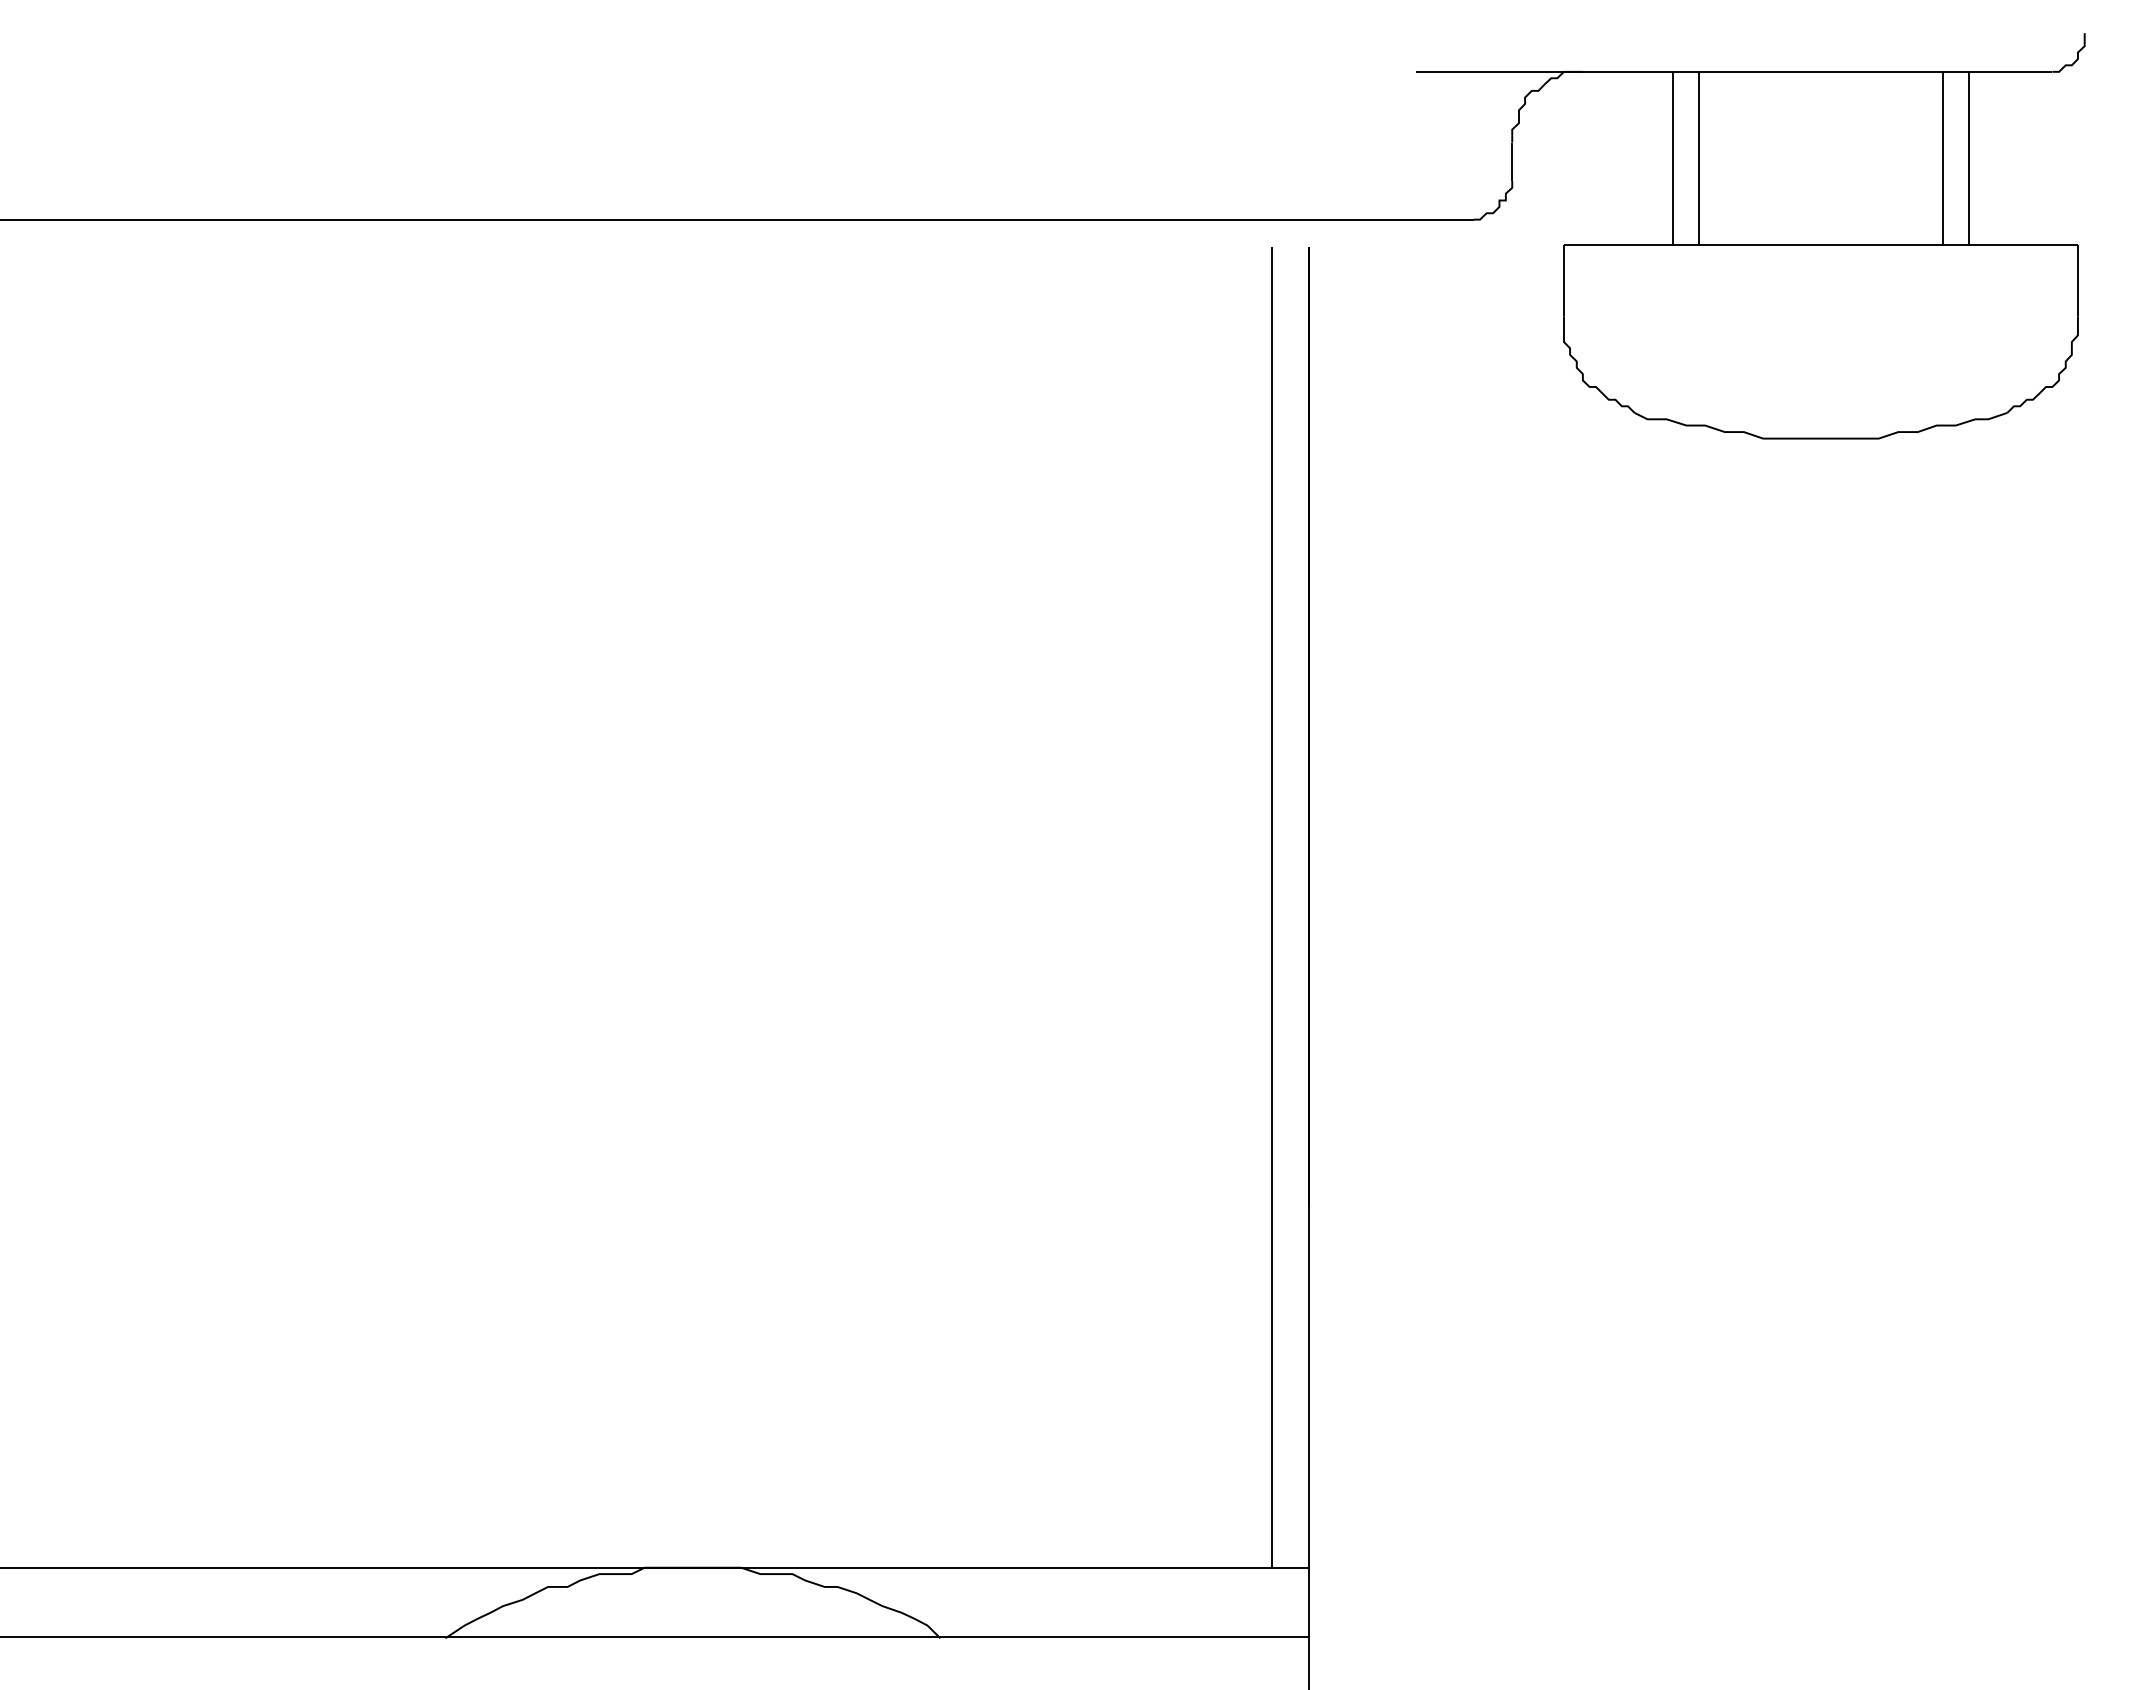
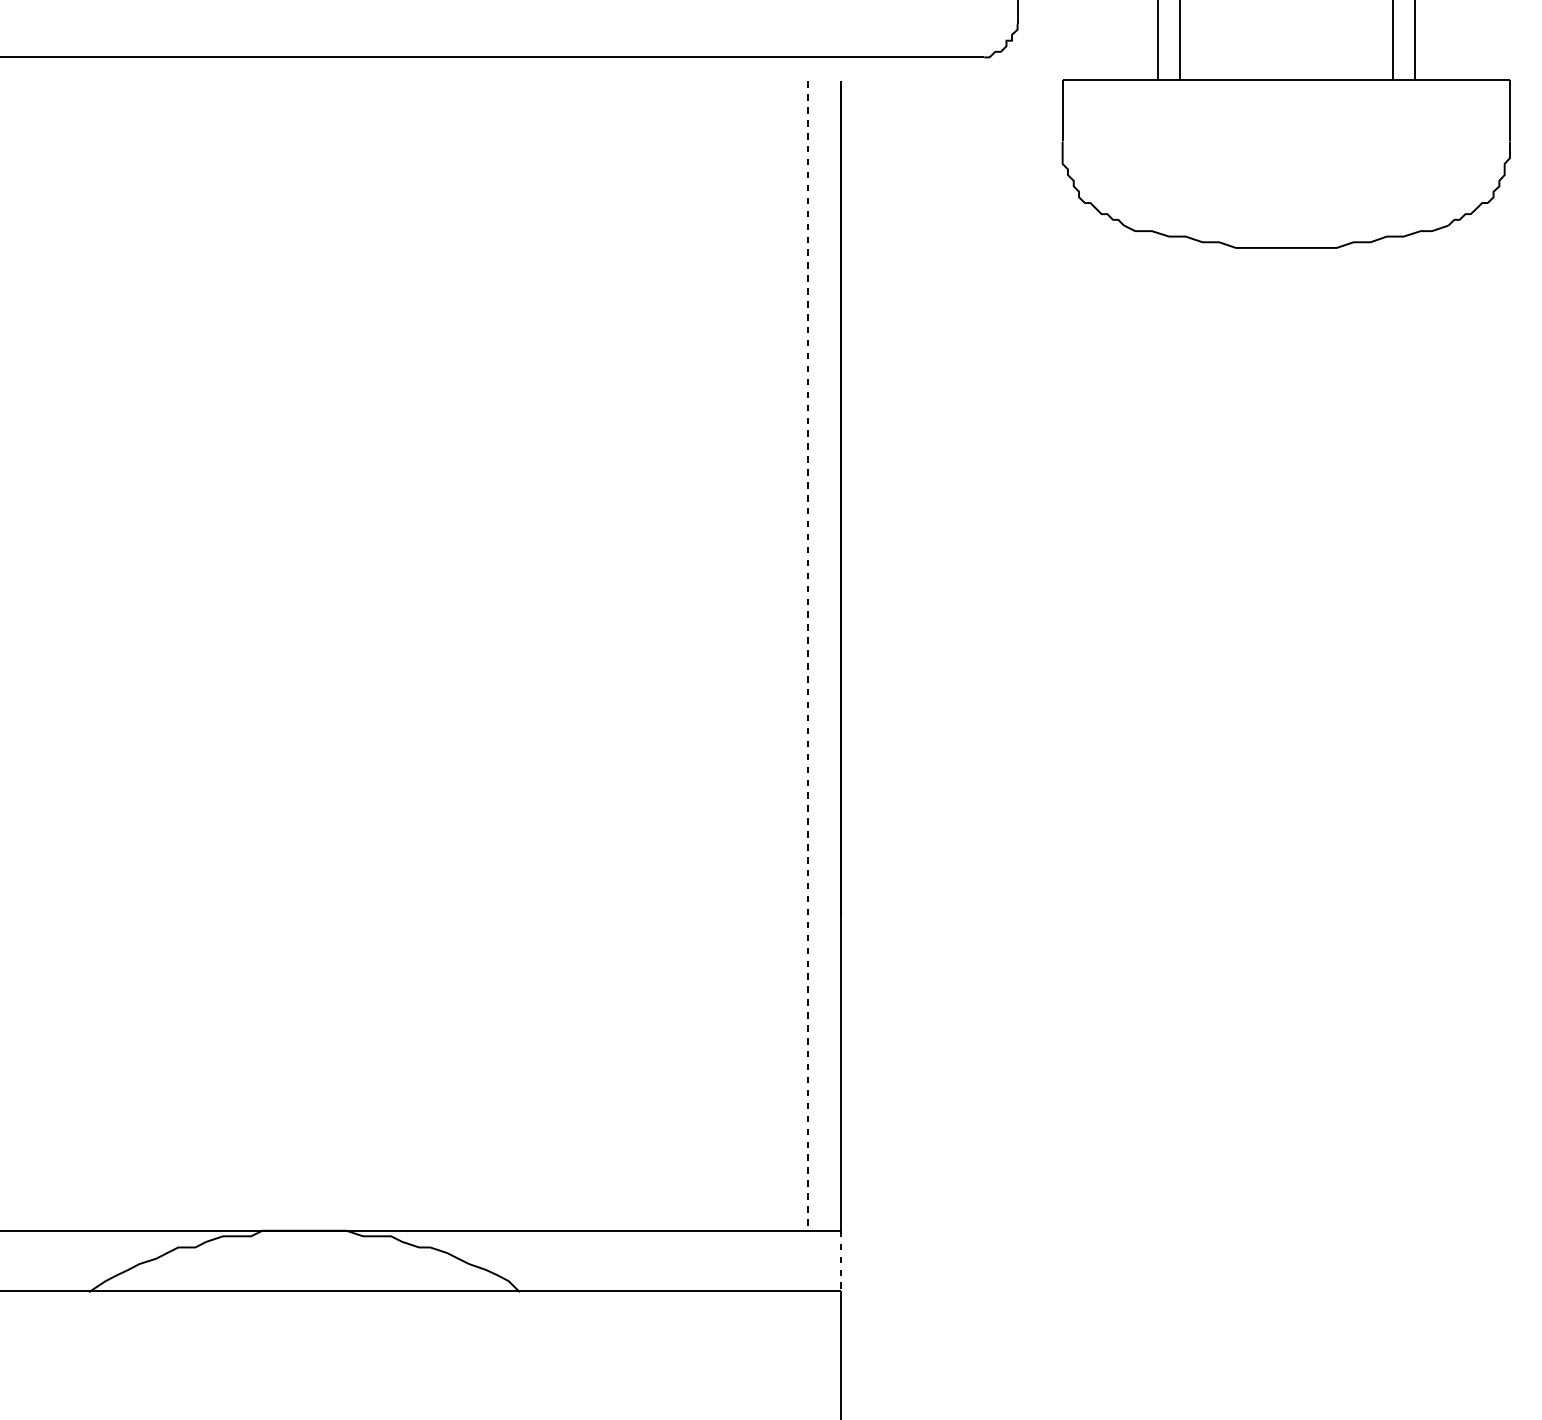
line: (1271, 907) -> (808, 656), solid -> dashed
line: (1308, 1602) -> (840, 1261), solid -> dashed

